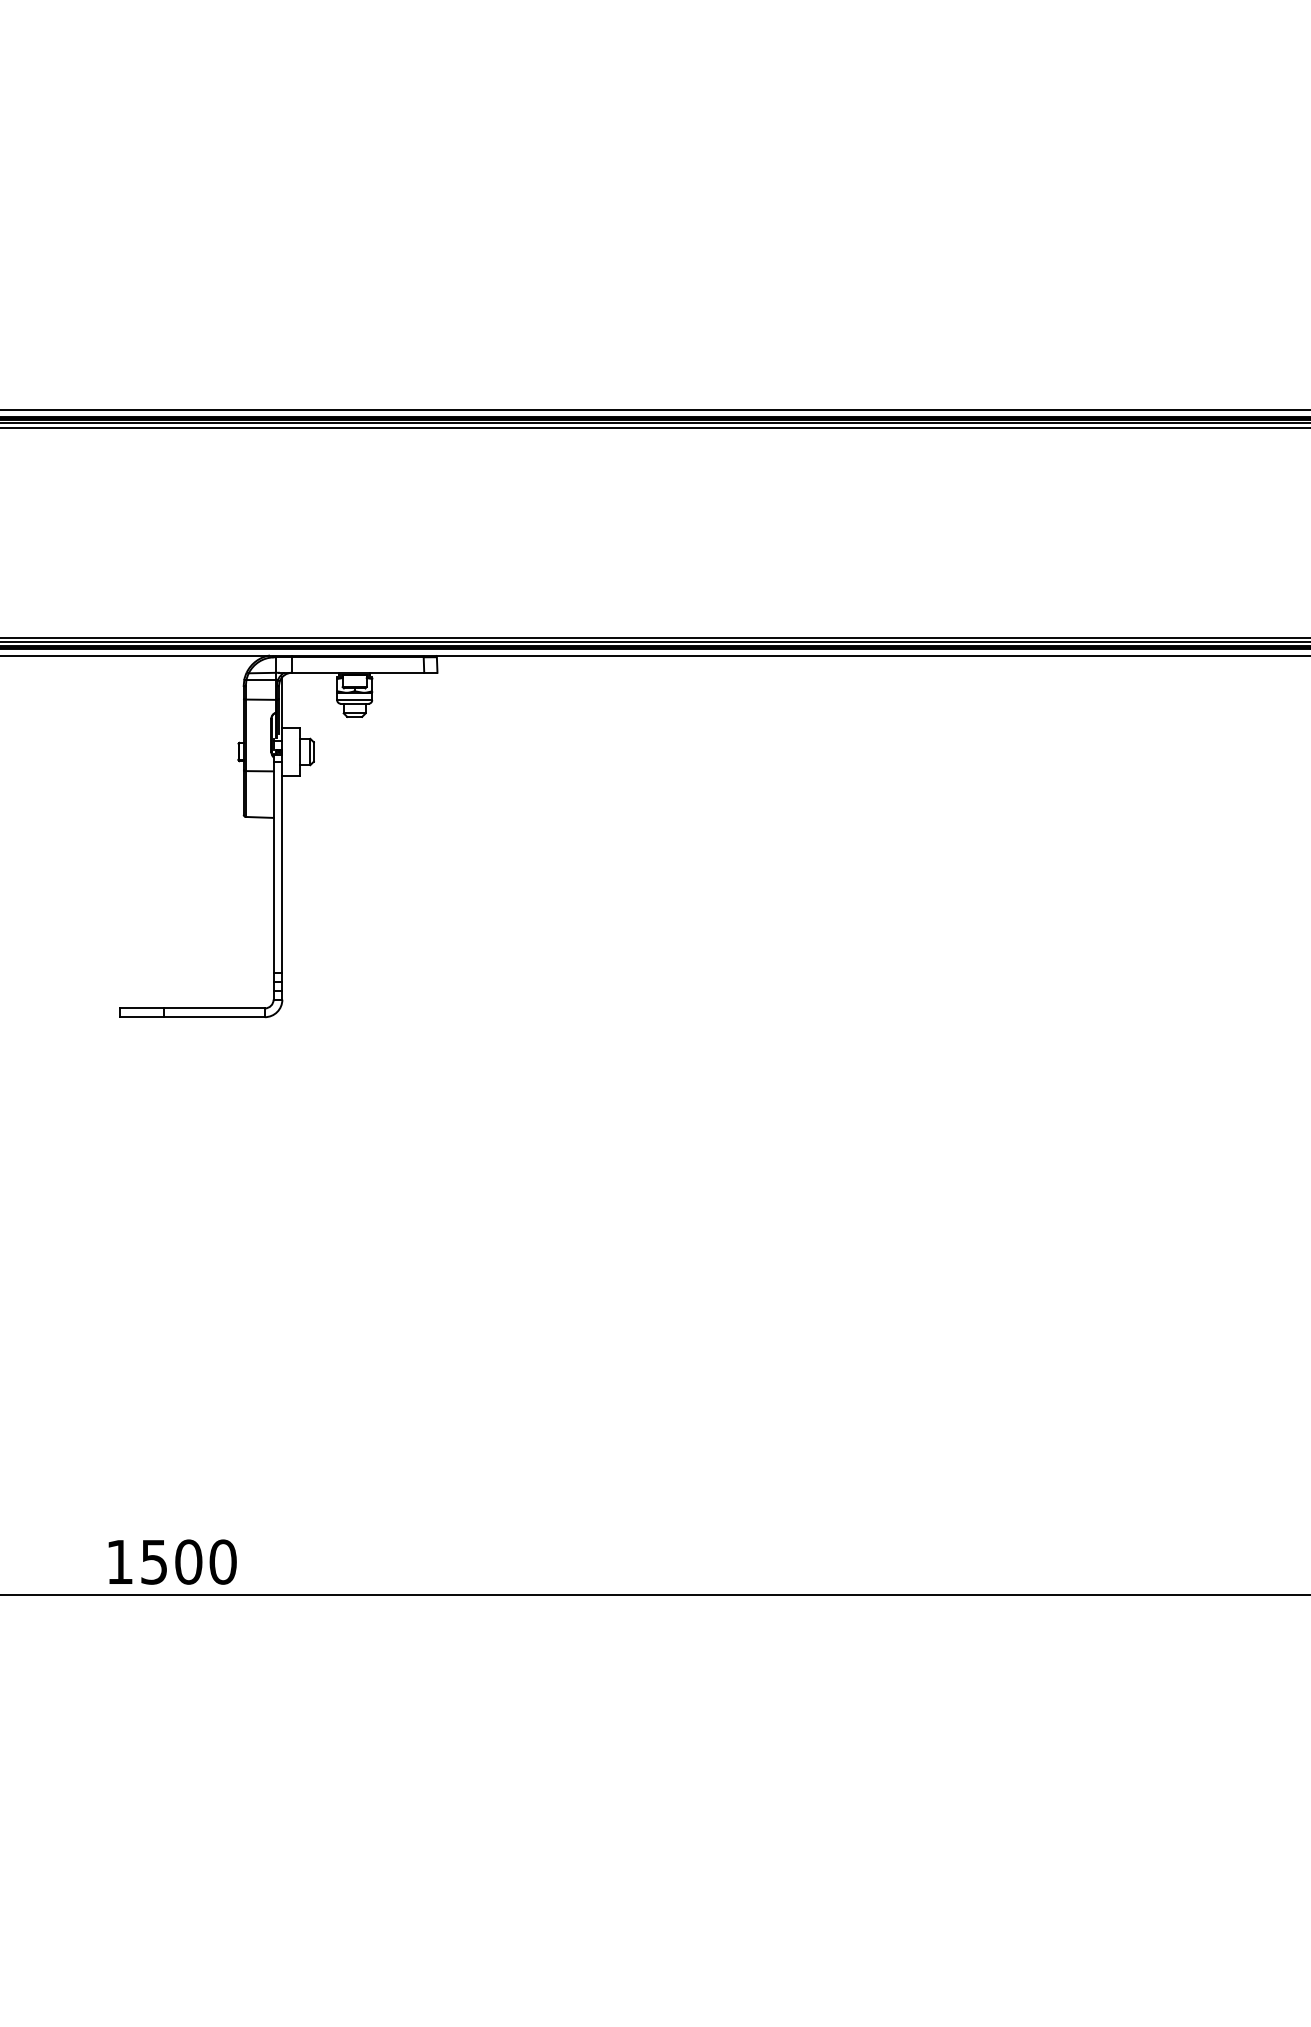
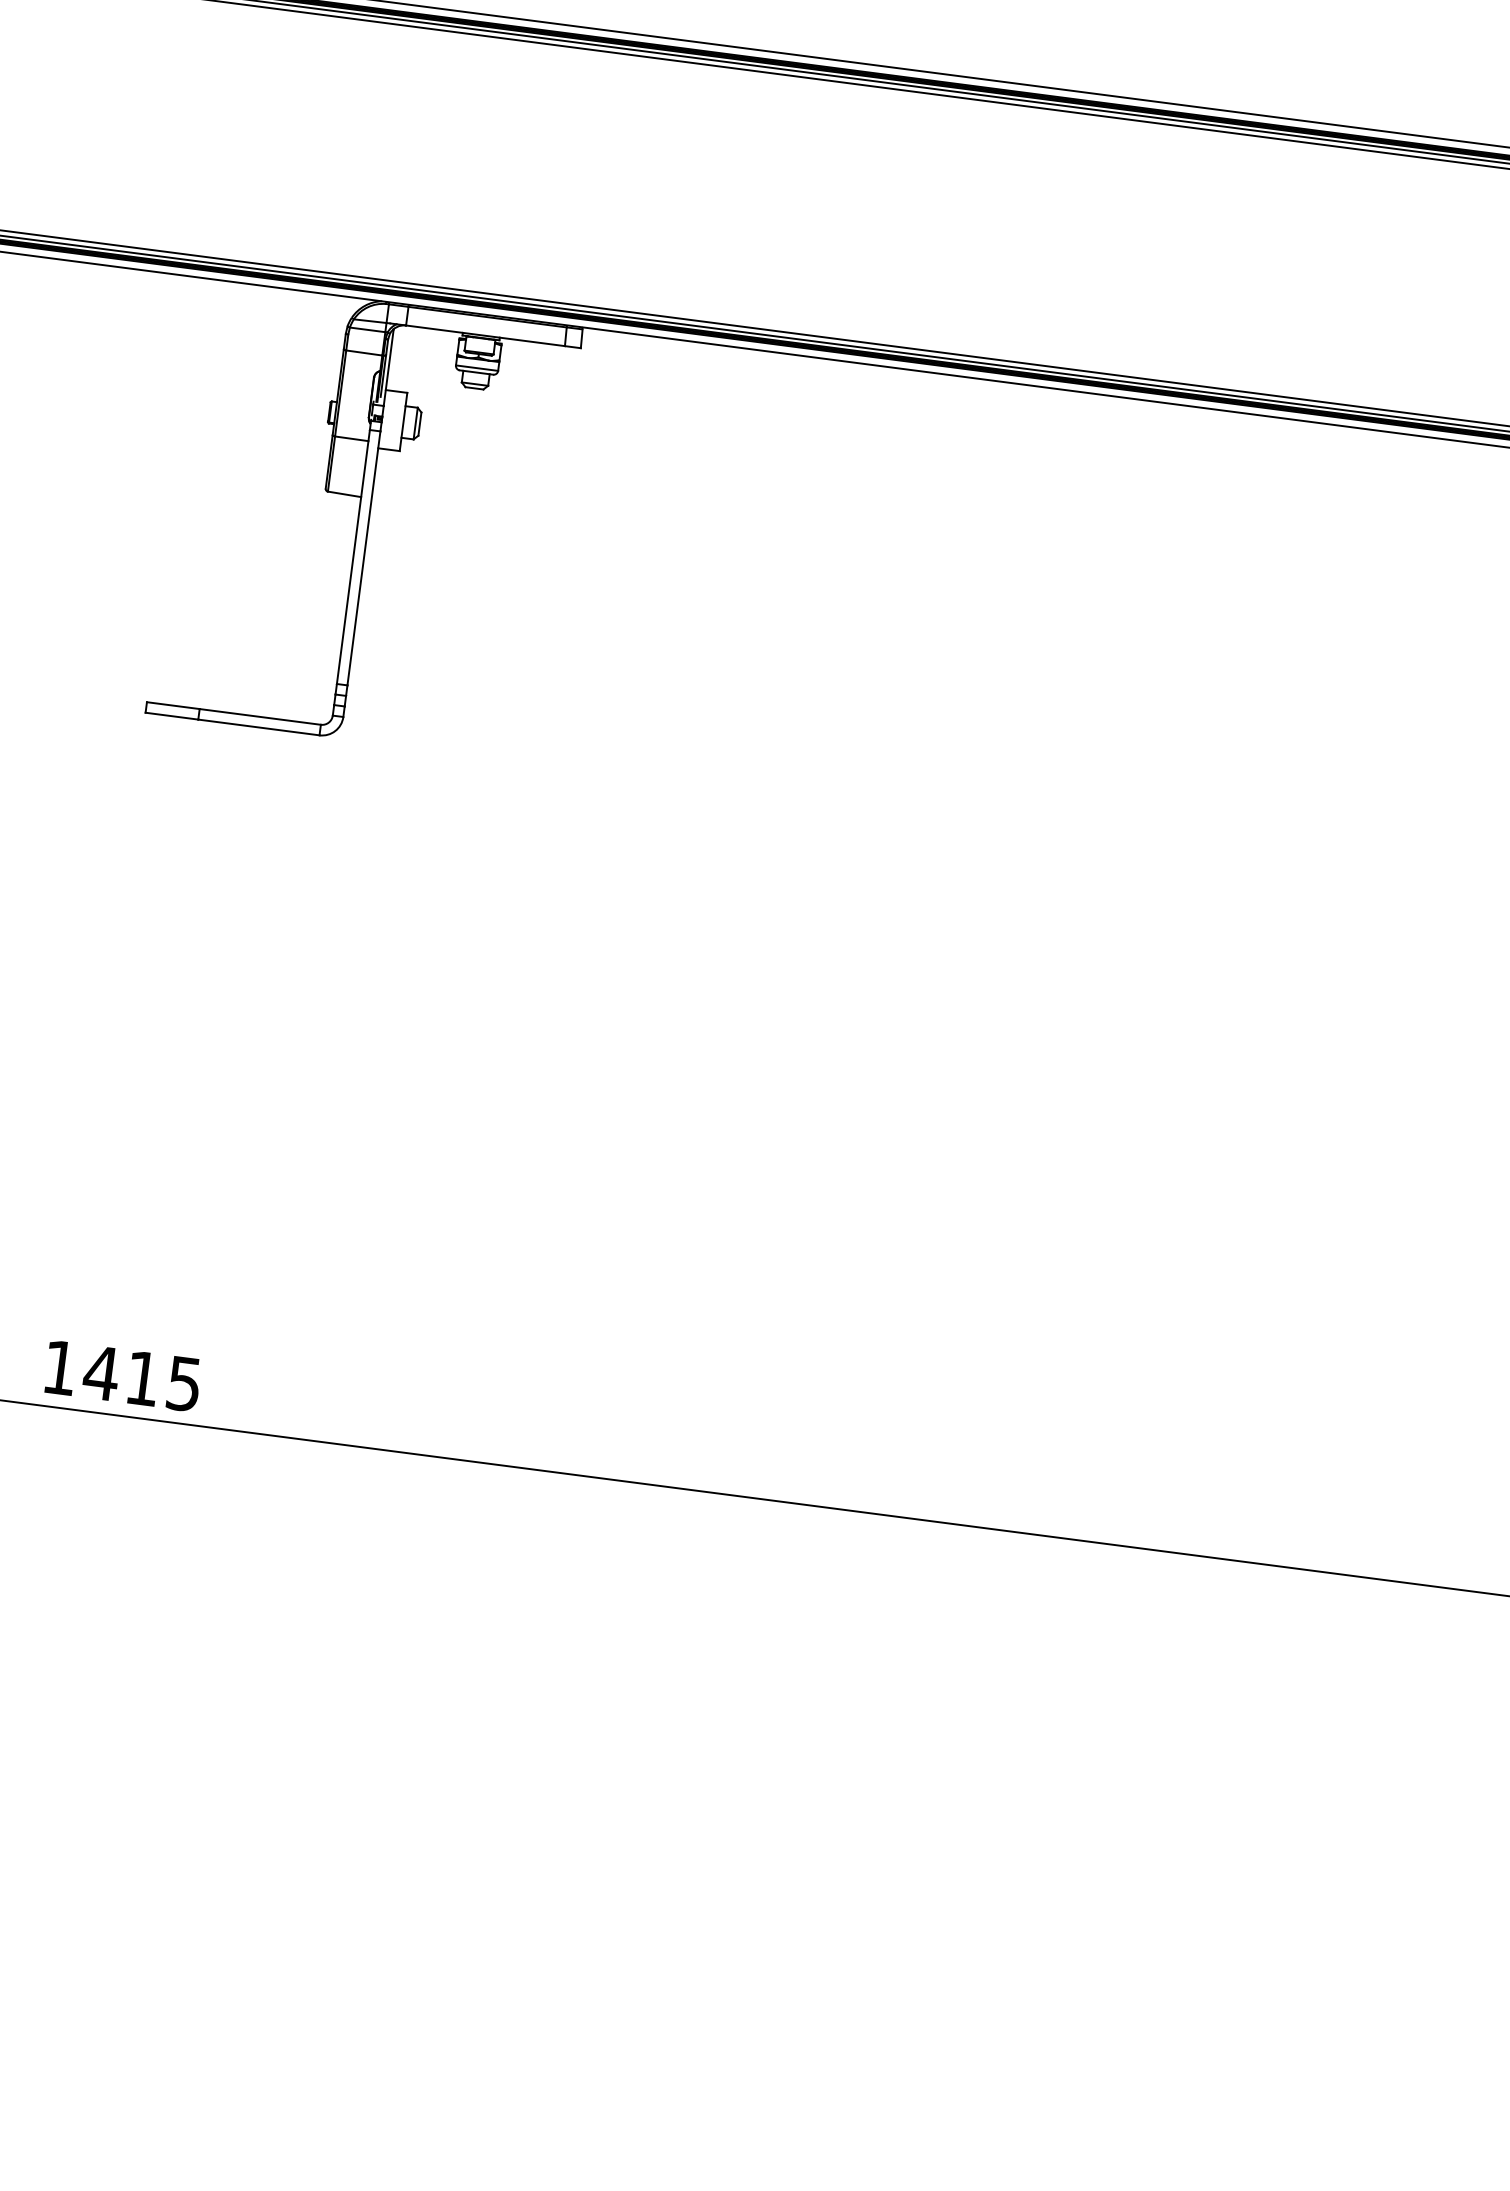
text: (187, 1561) -> (141, 1377), 1500 -> 1415

